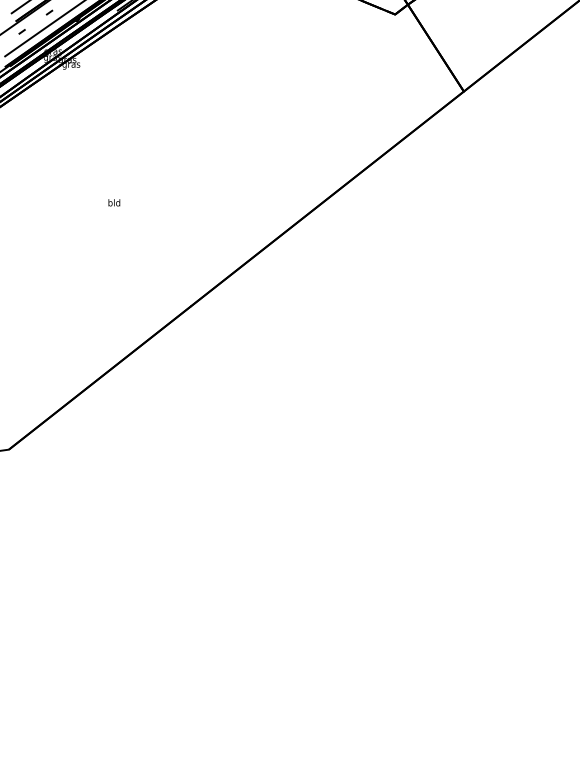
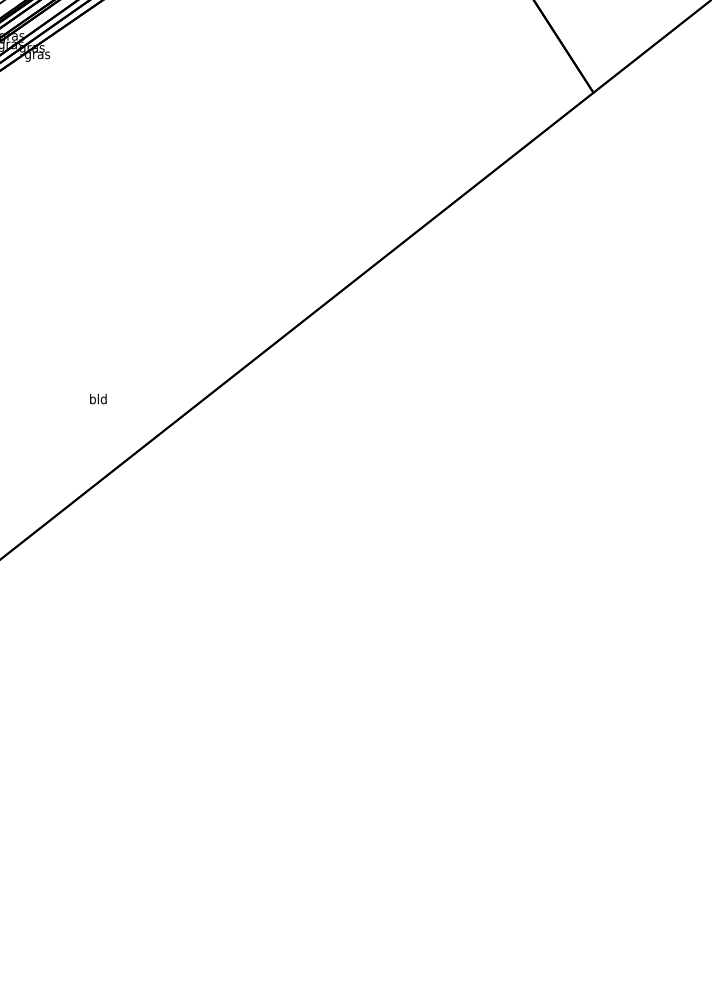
text: (114, 202) -> (98, 398), moved

